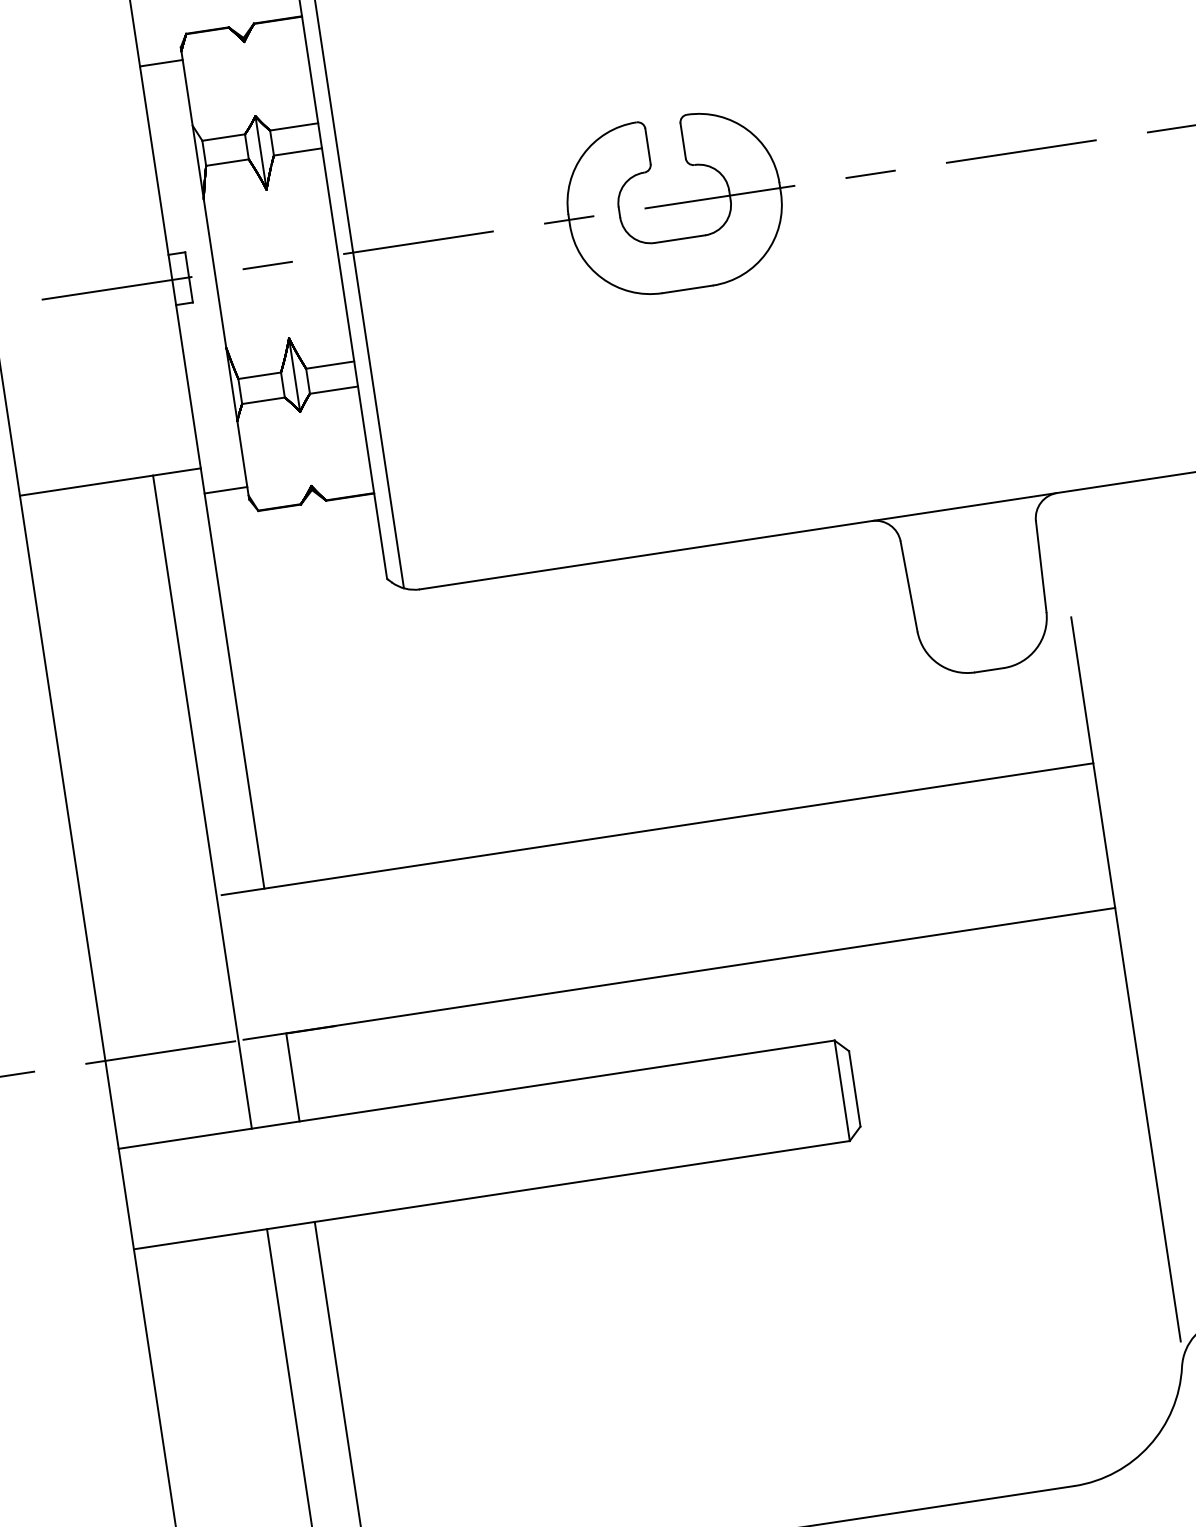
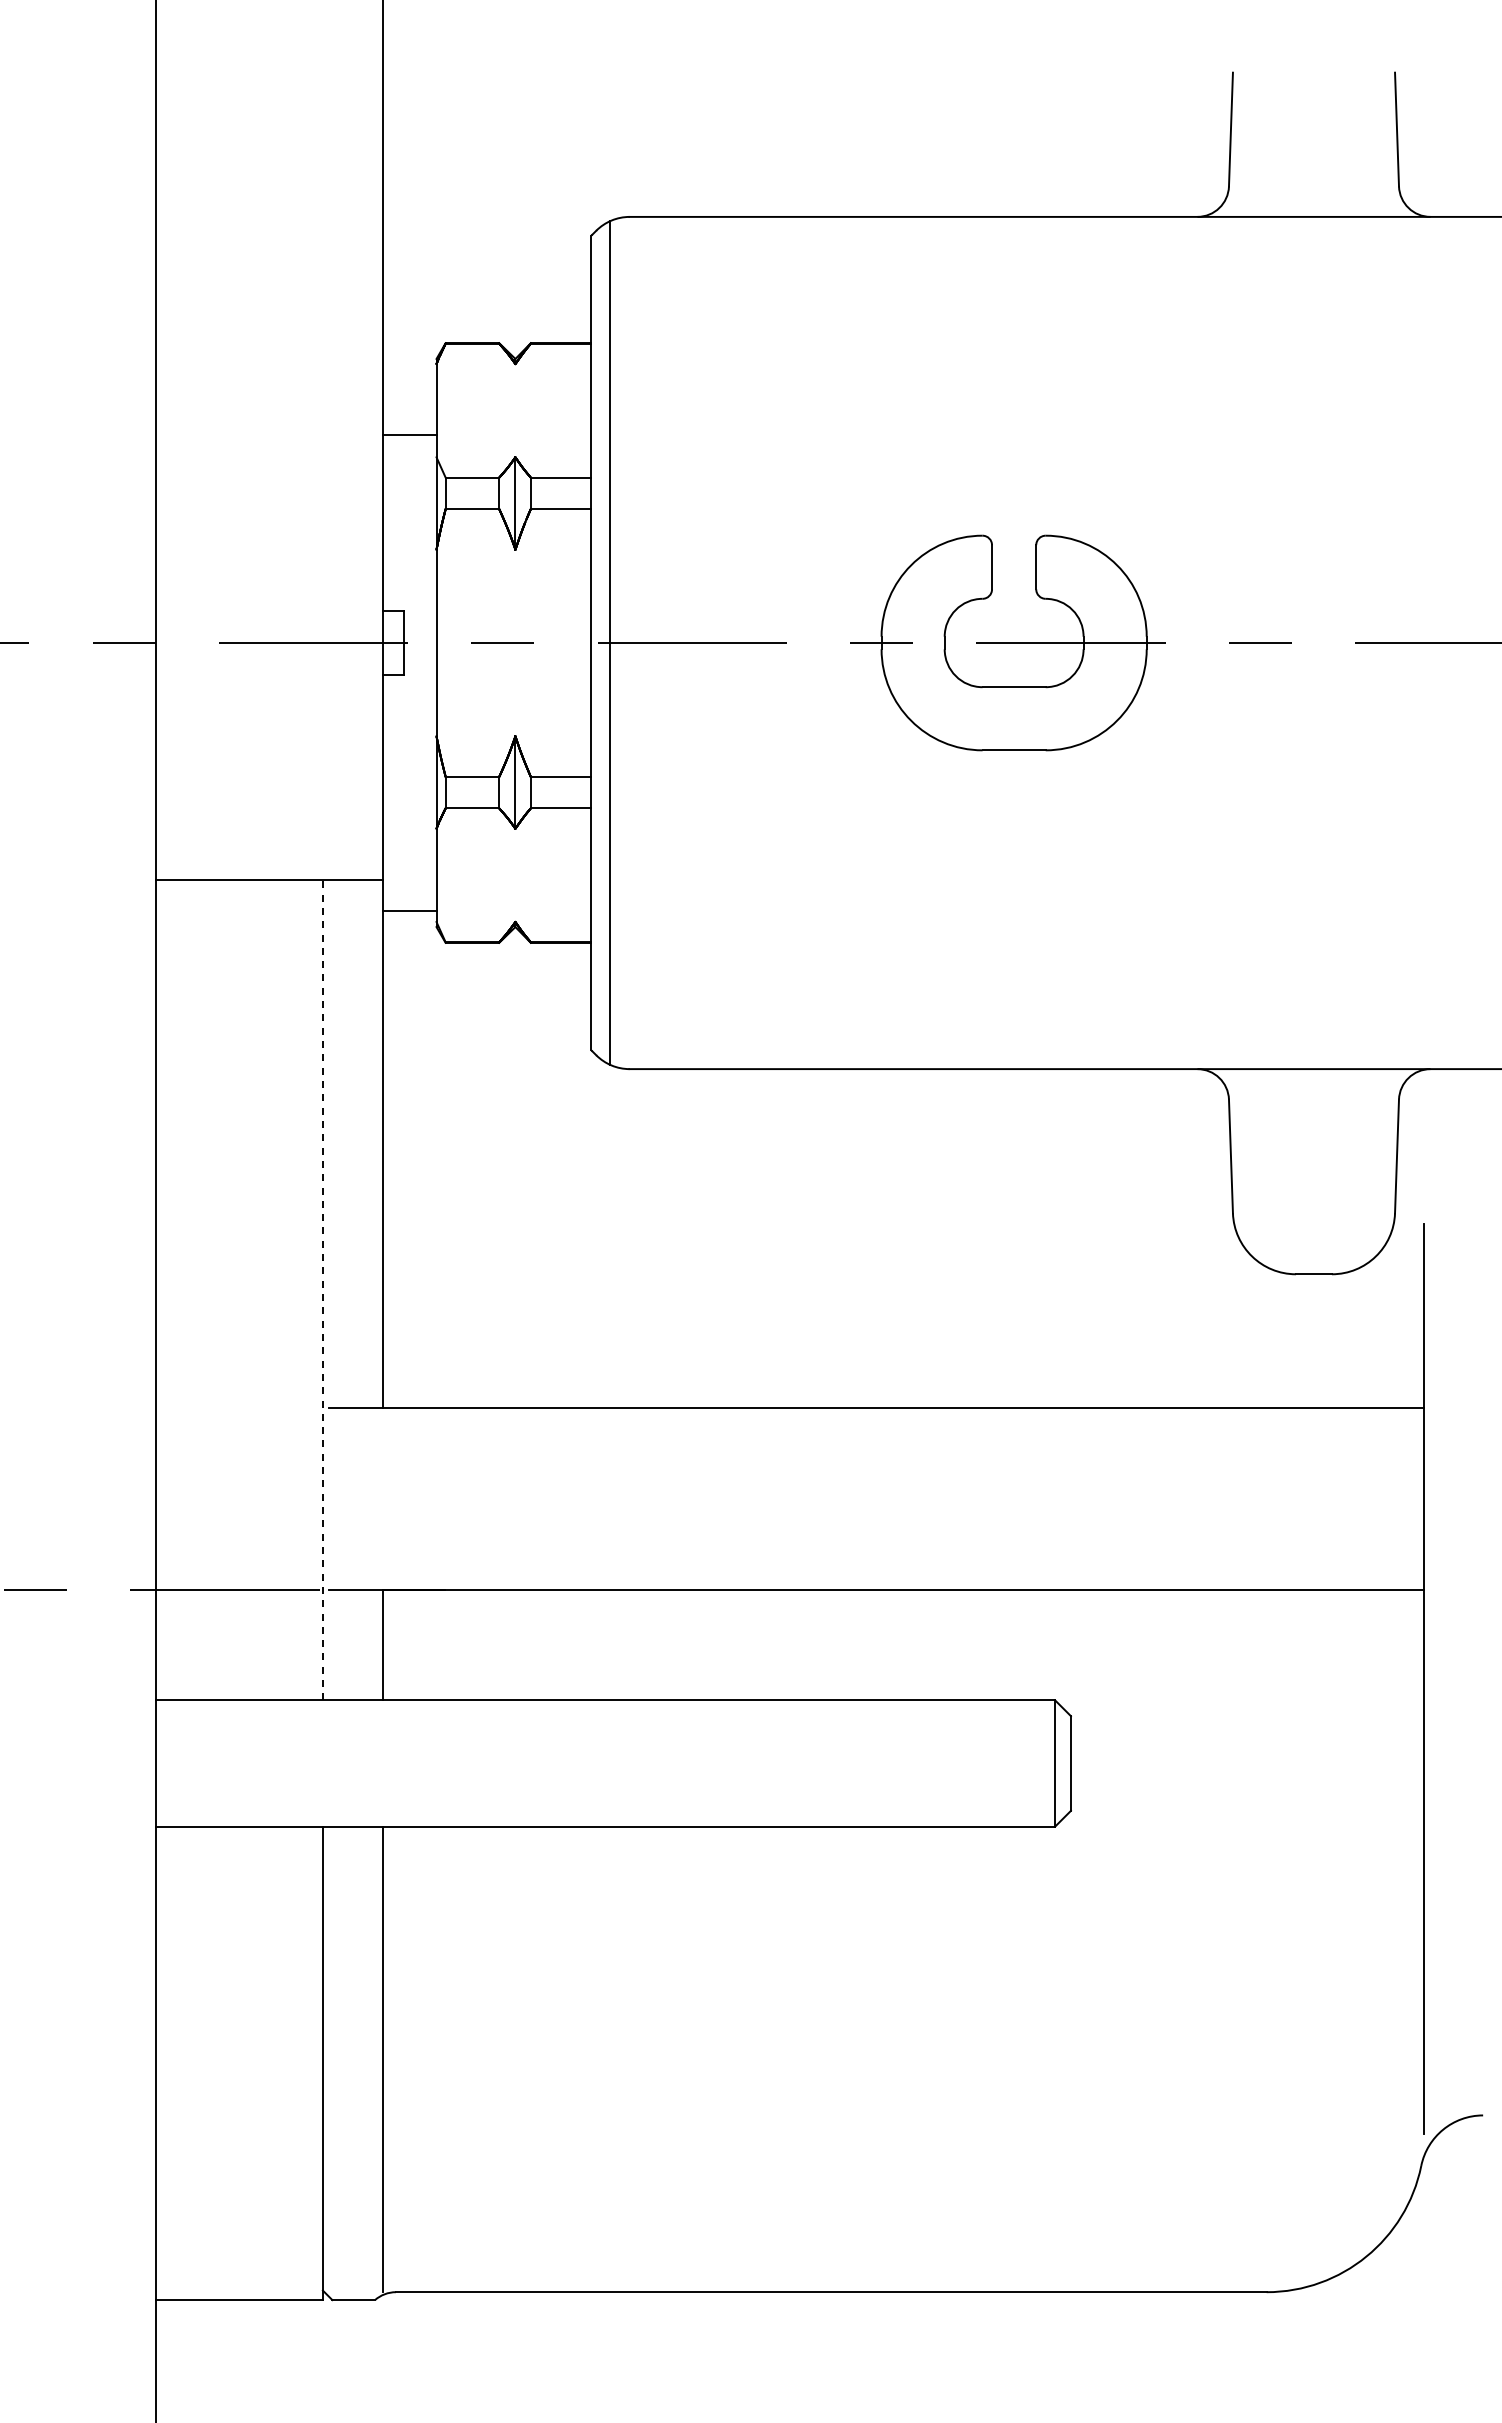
line: (161, 63) -> (409, 434), moved
line: (202, 801) -> (322, 1289), solid -> dashed

